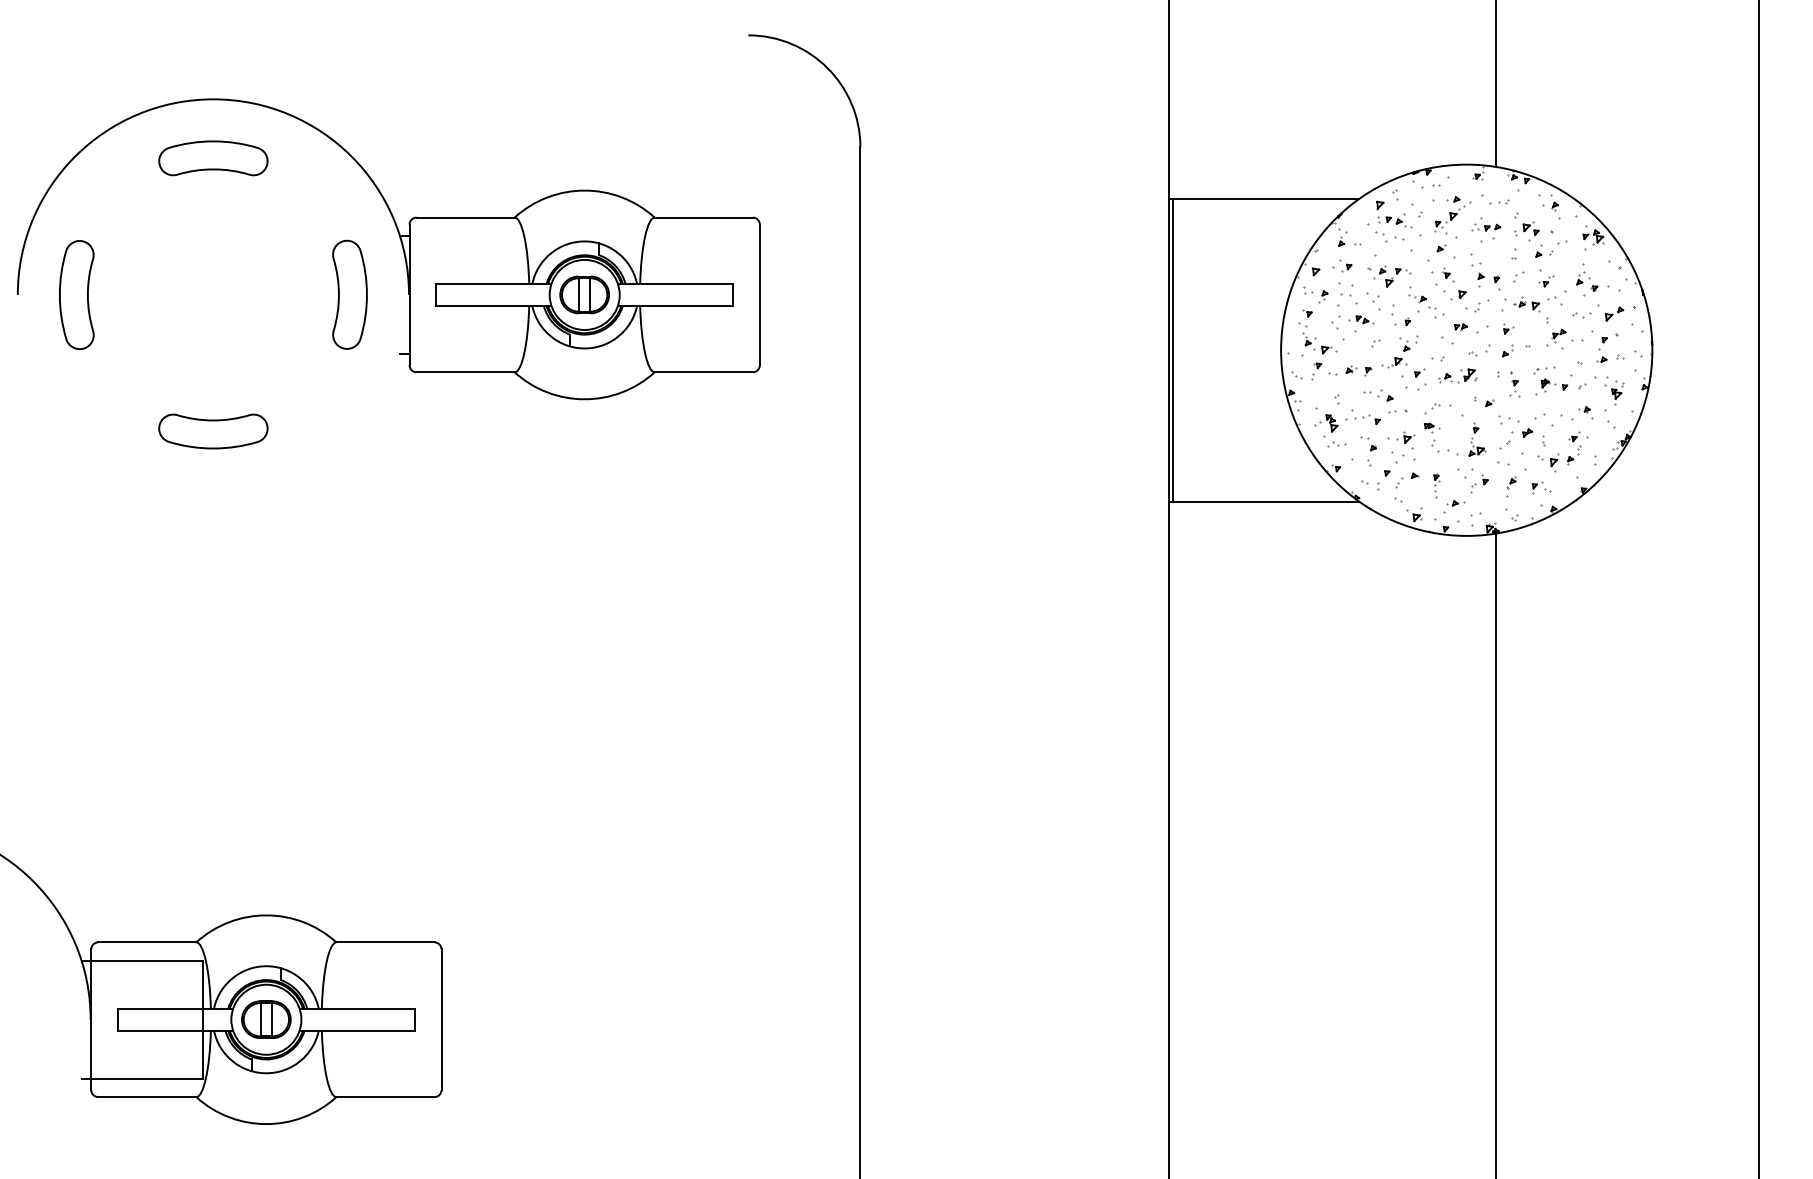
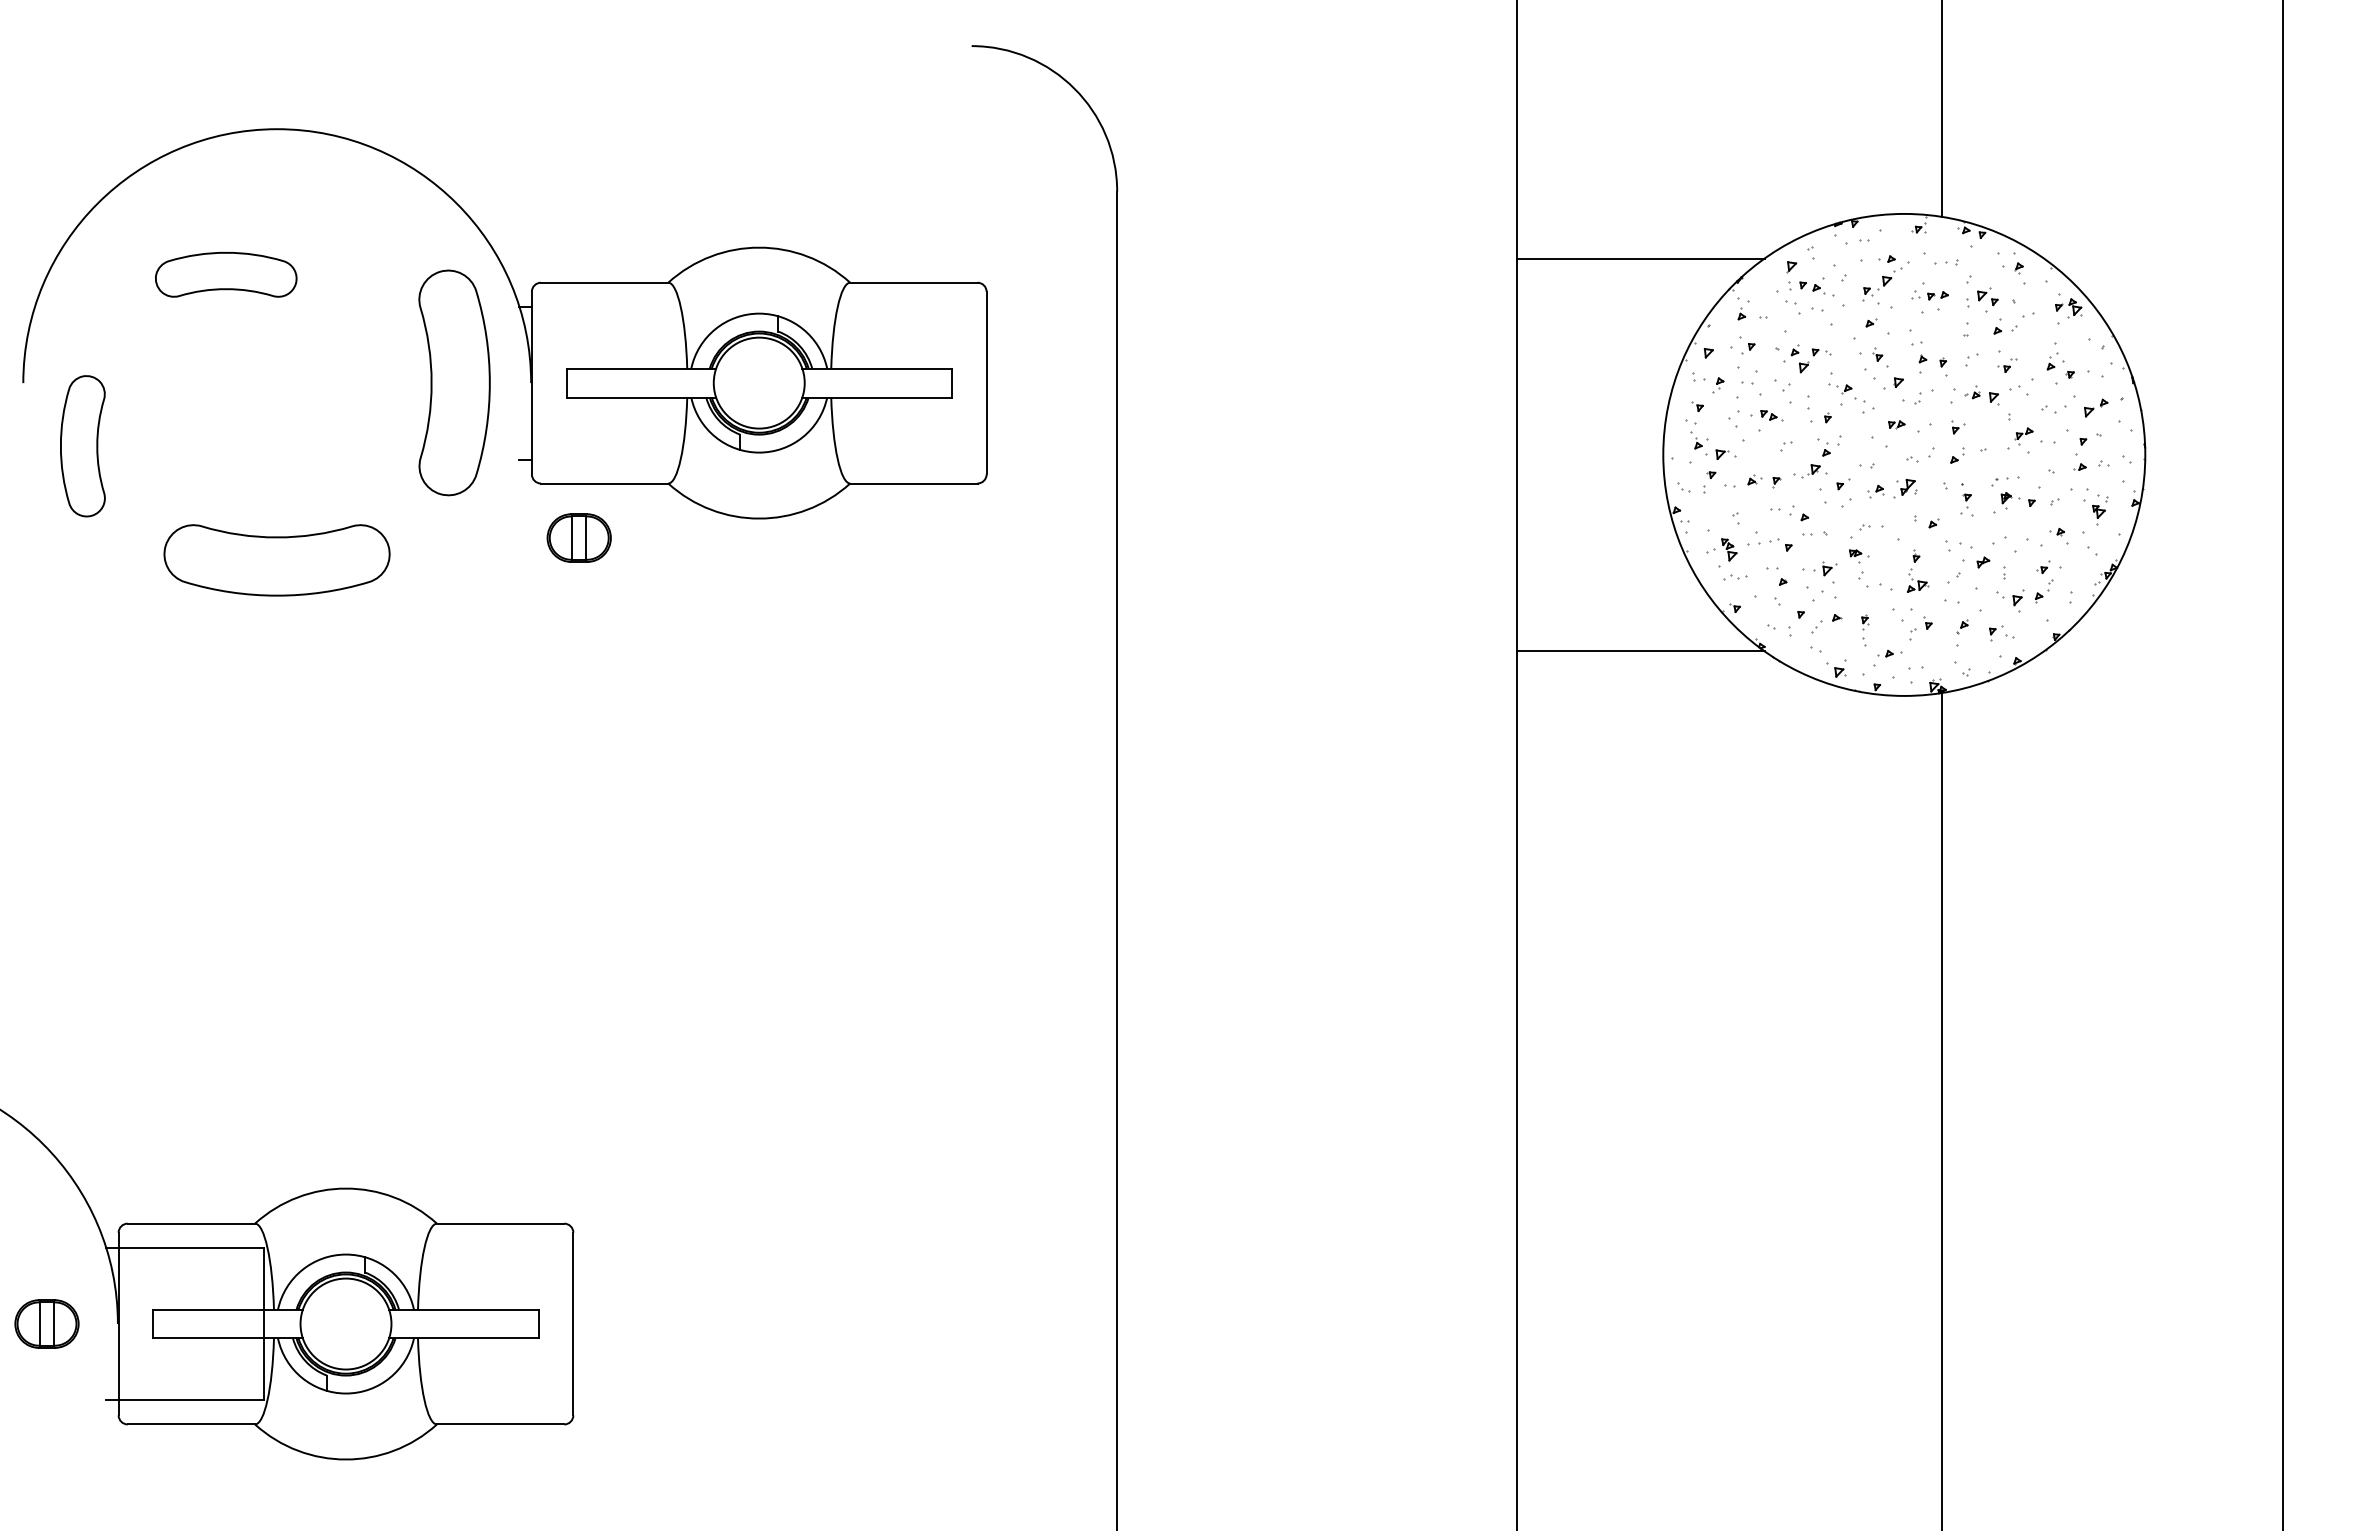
part: (213, 158) -> (226, 274), moved
part: (349, 294) -> (454, 382), size x1.6
part: (584, 294) -> (578, 537), moved
part: (76, 295) -> (82, 446), moved
line: (1173, 349) -> (1523, 454), removed
part: (213, 431) -> (277, 560), size x1.6
part: (265, 1019) -> (46, 1323), moved

